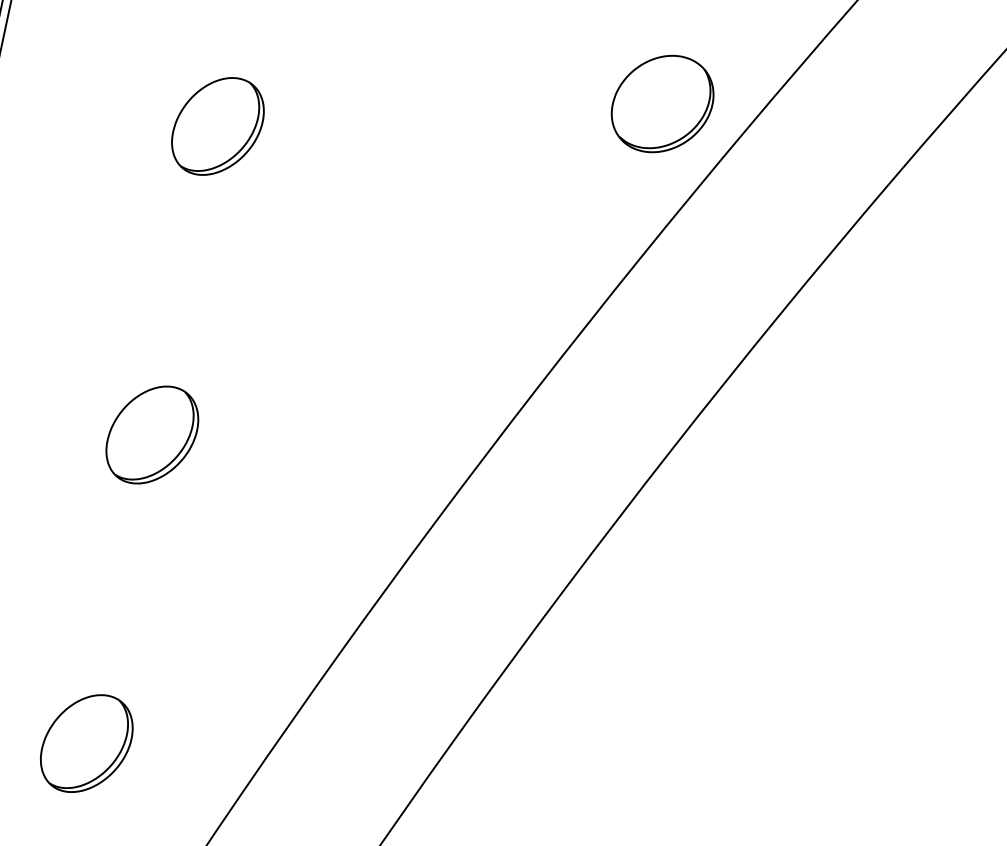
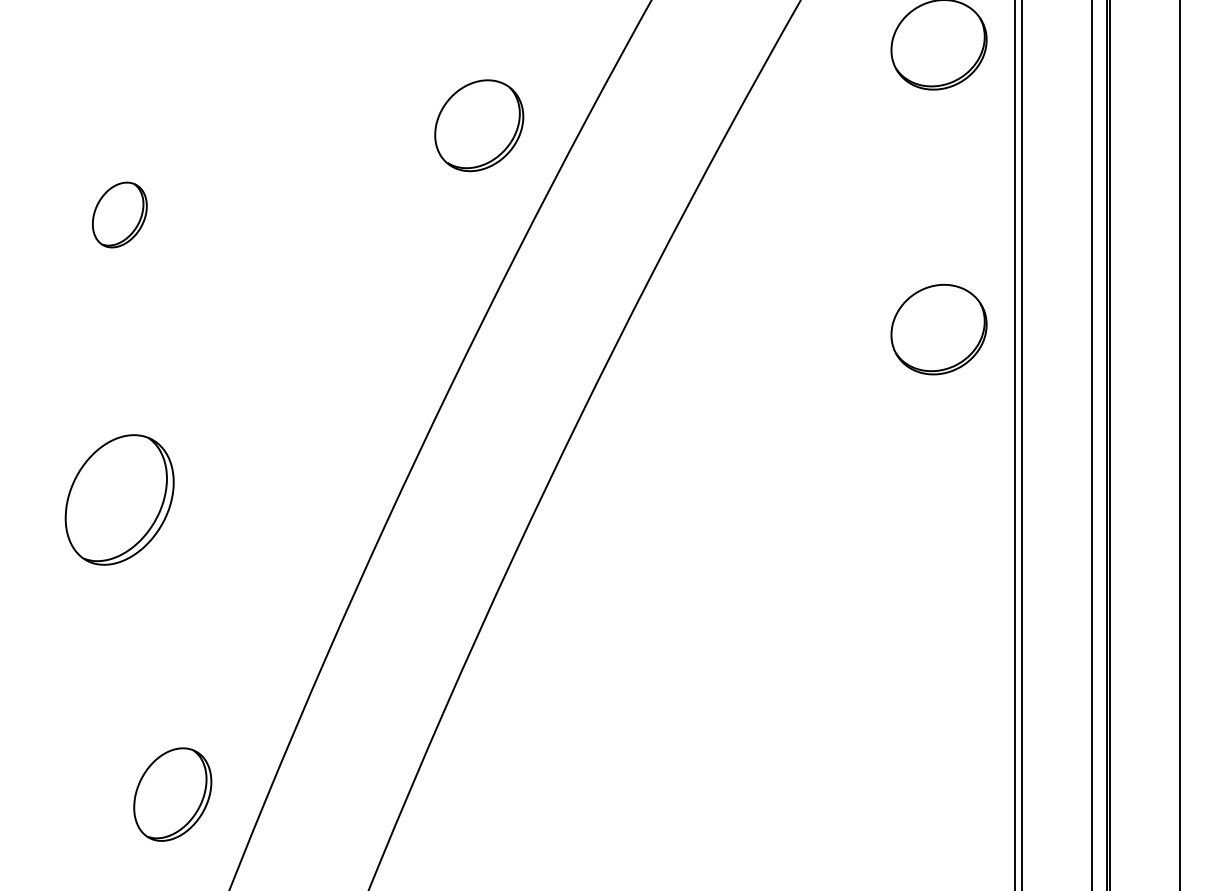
part: (663, 103) -> (479, 125), moved
part: (217, 125) -> (119, 214), size x0.7
part: (152, 434) -> (119, 499), size x1.4
part: (86, 743) -> (172, 794), moved

